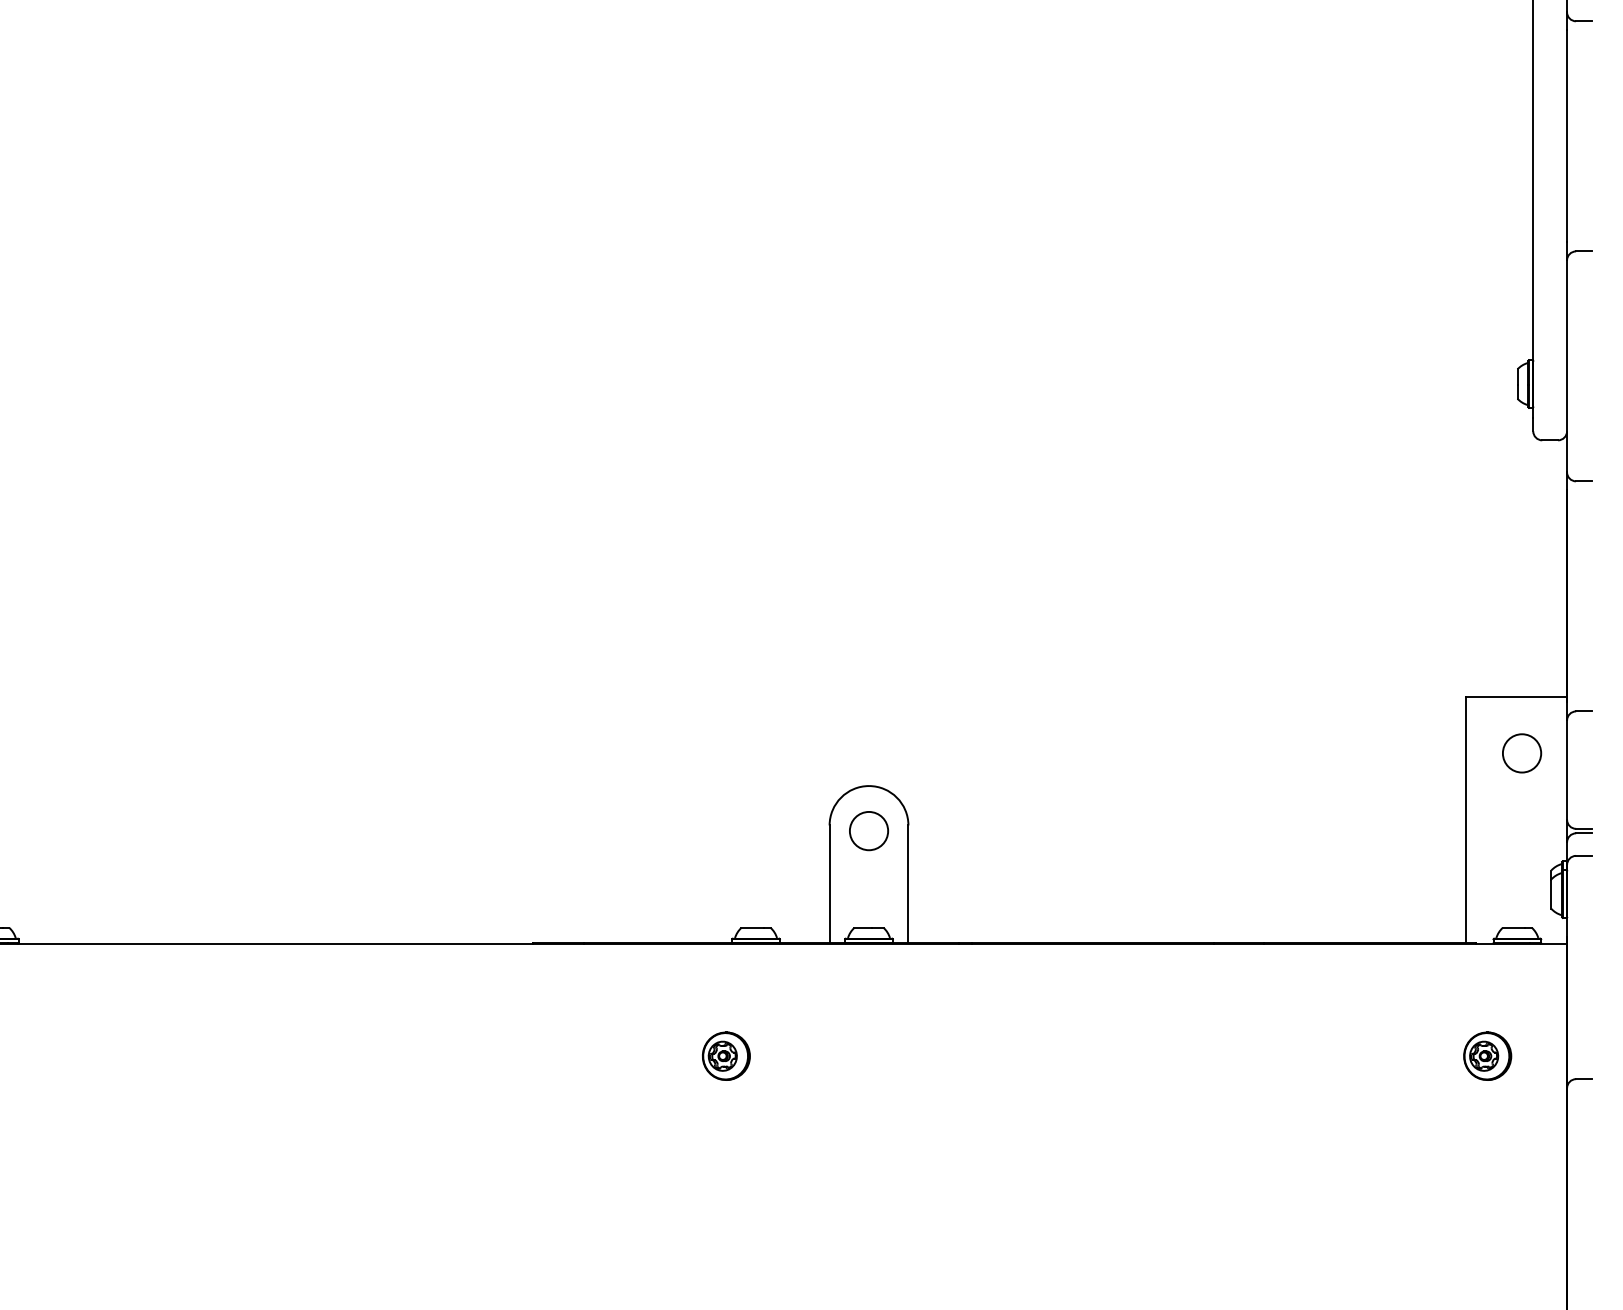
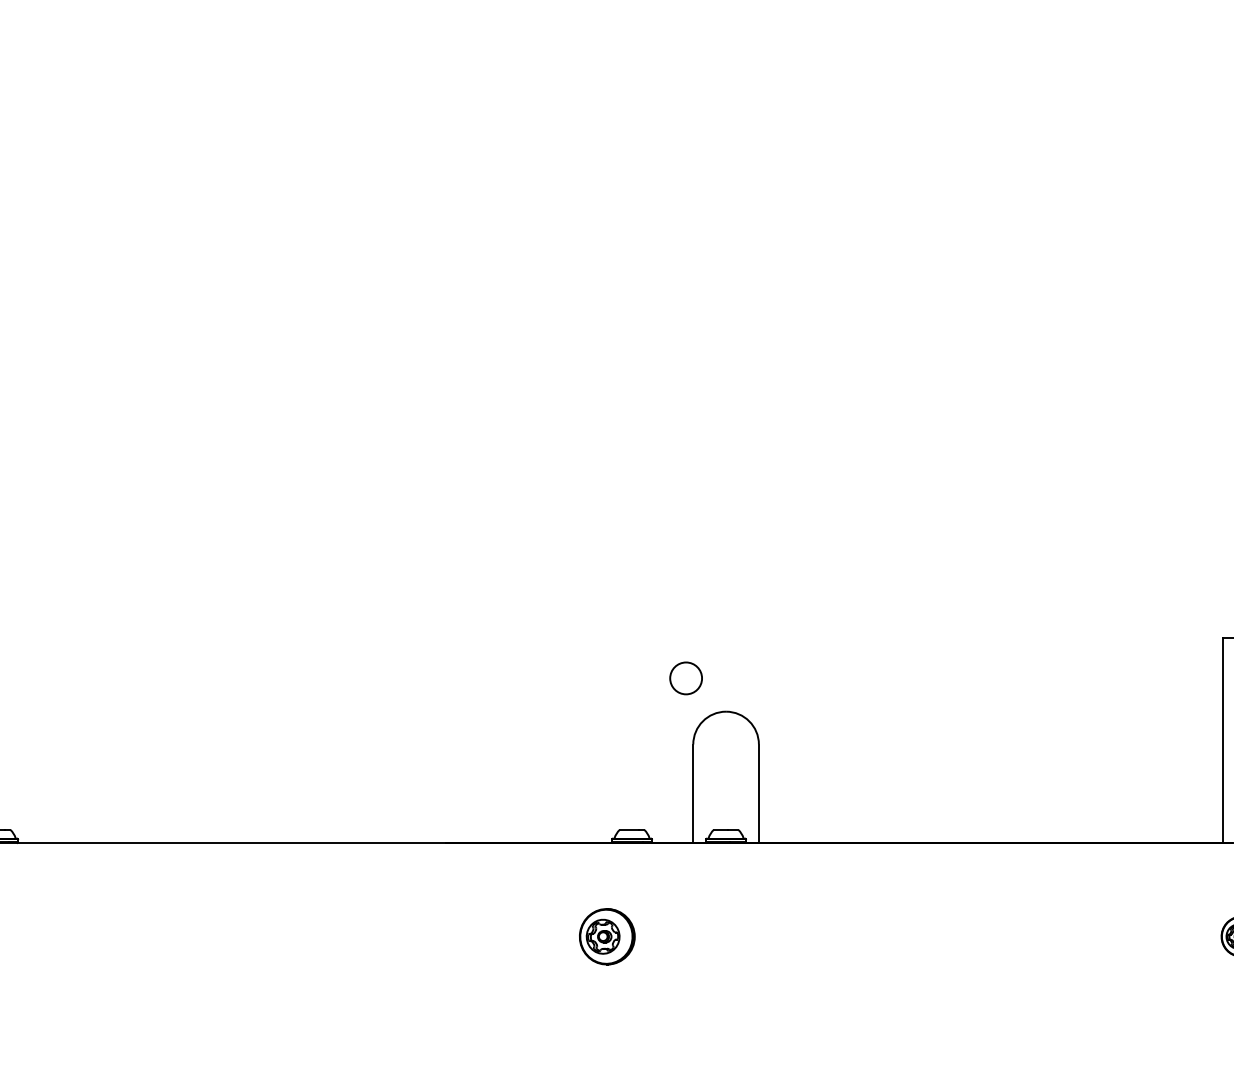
circle: (868, 831) -> (685, 678), moved
part: (726, 1055) -> (607, 936), size x1.4

